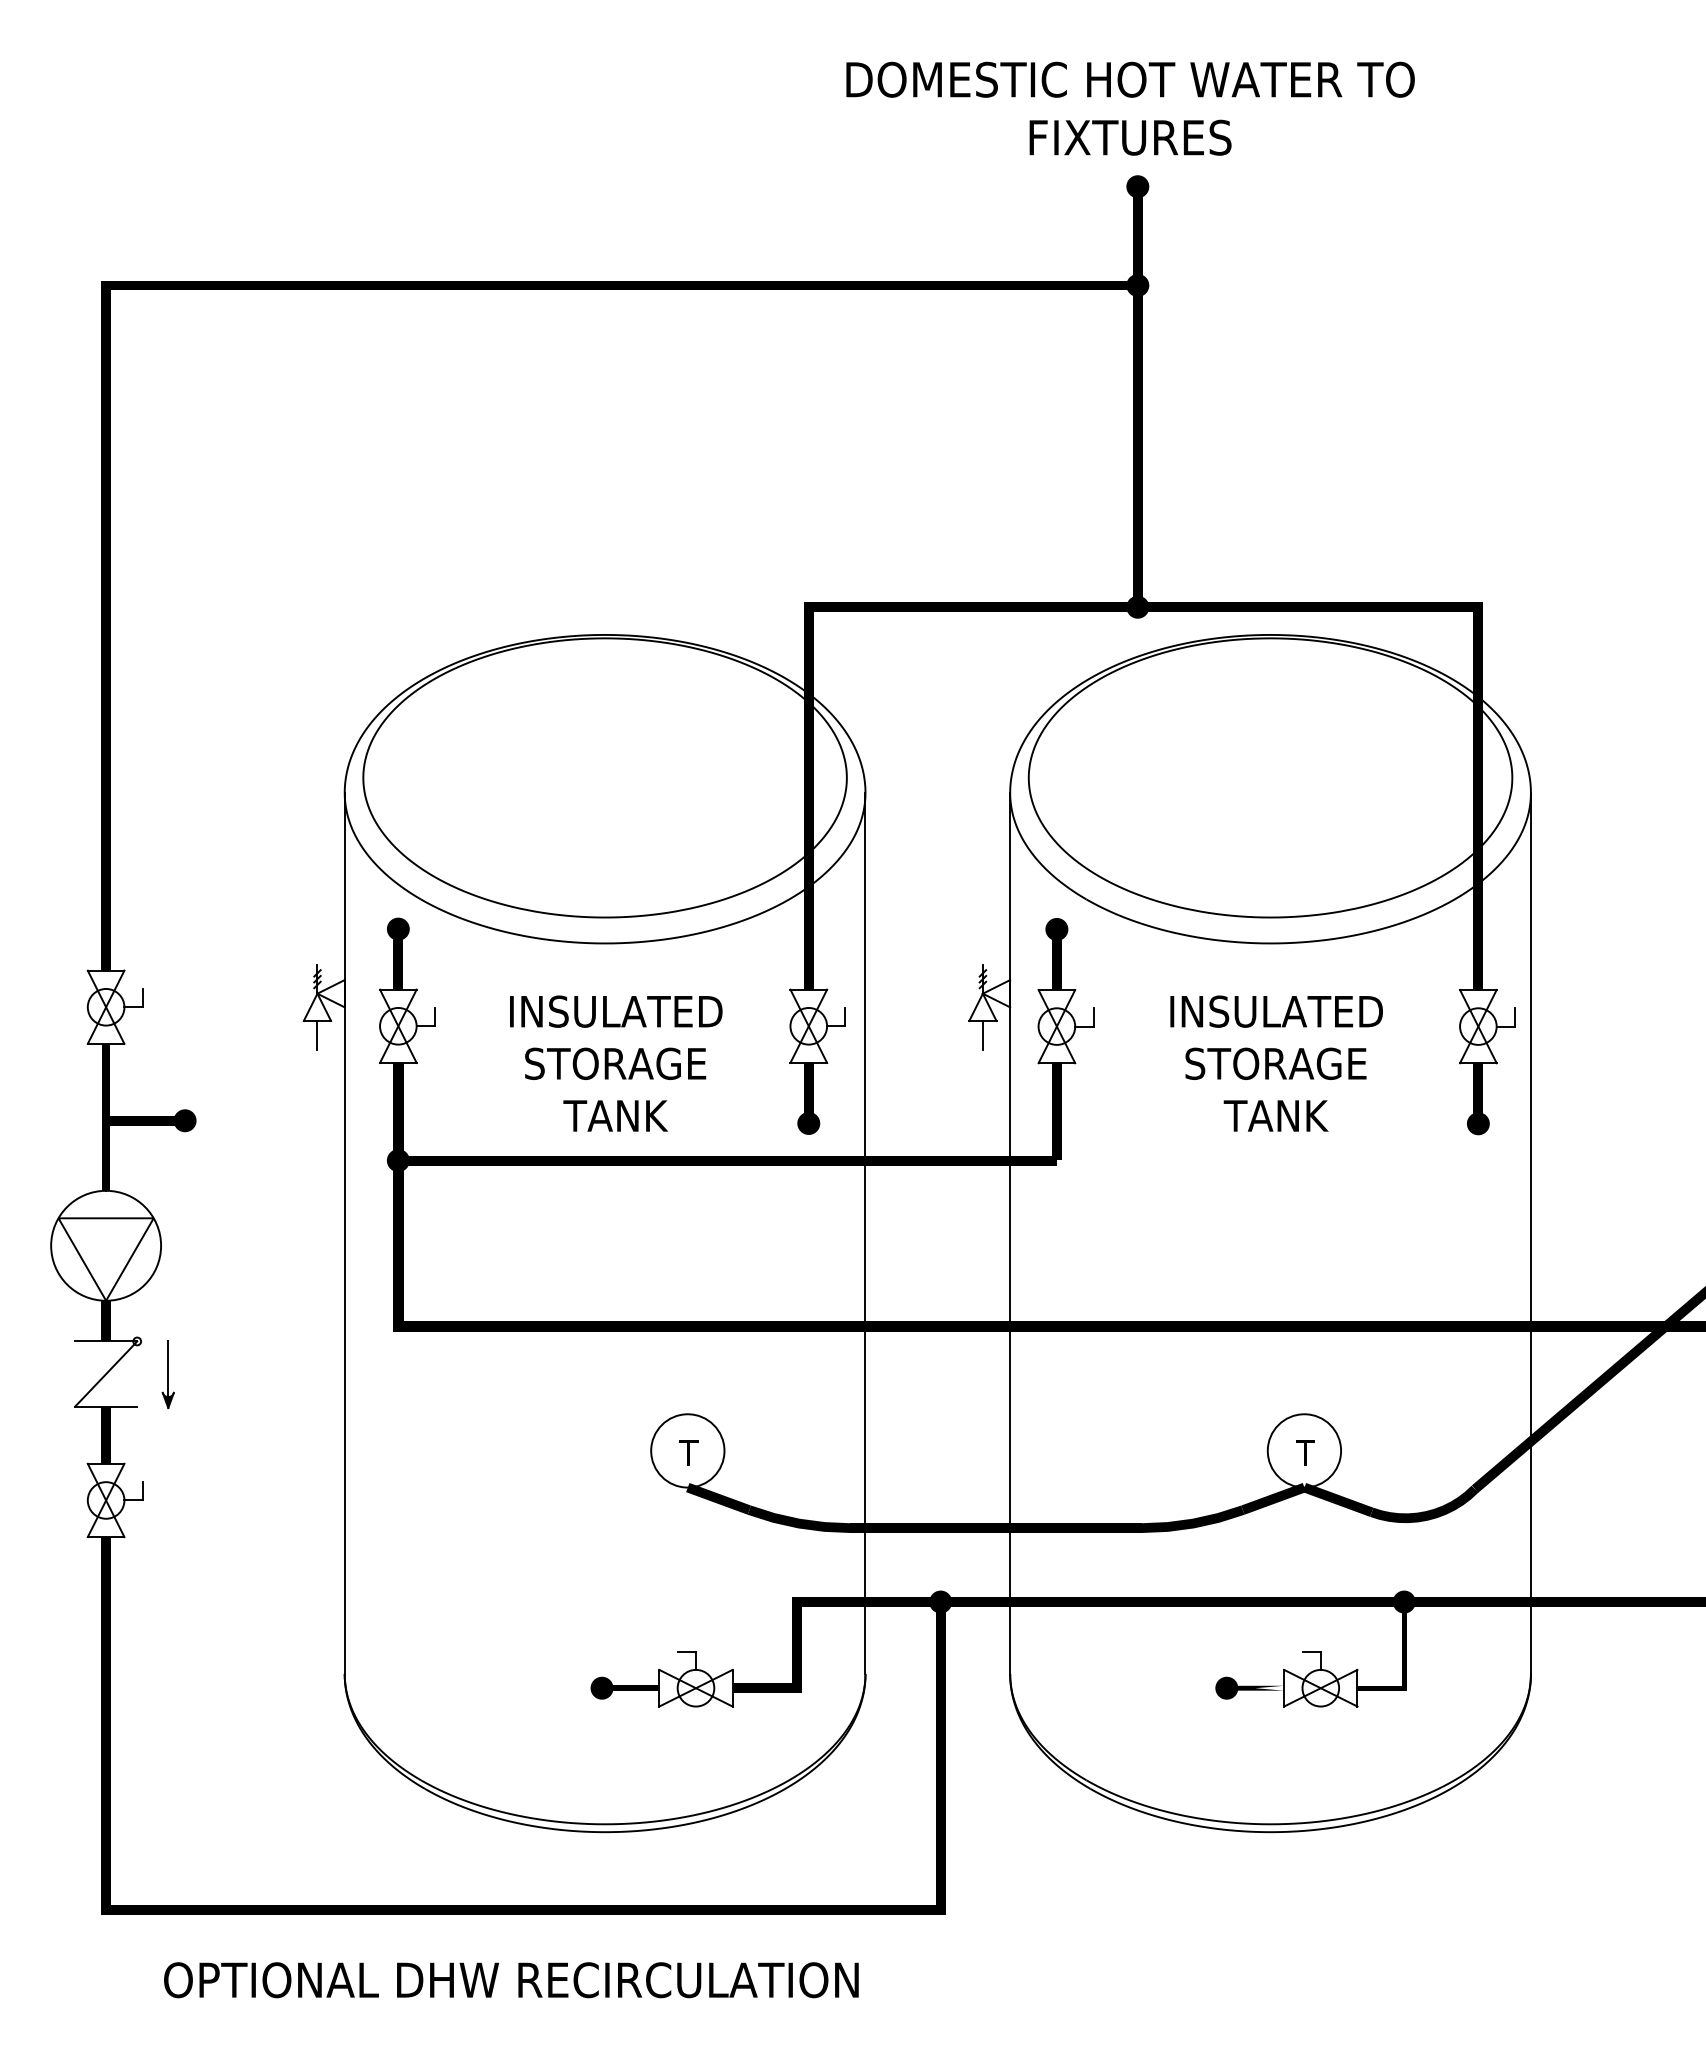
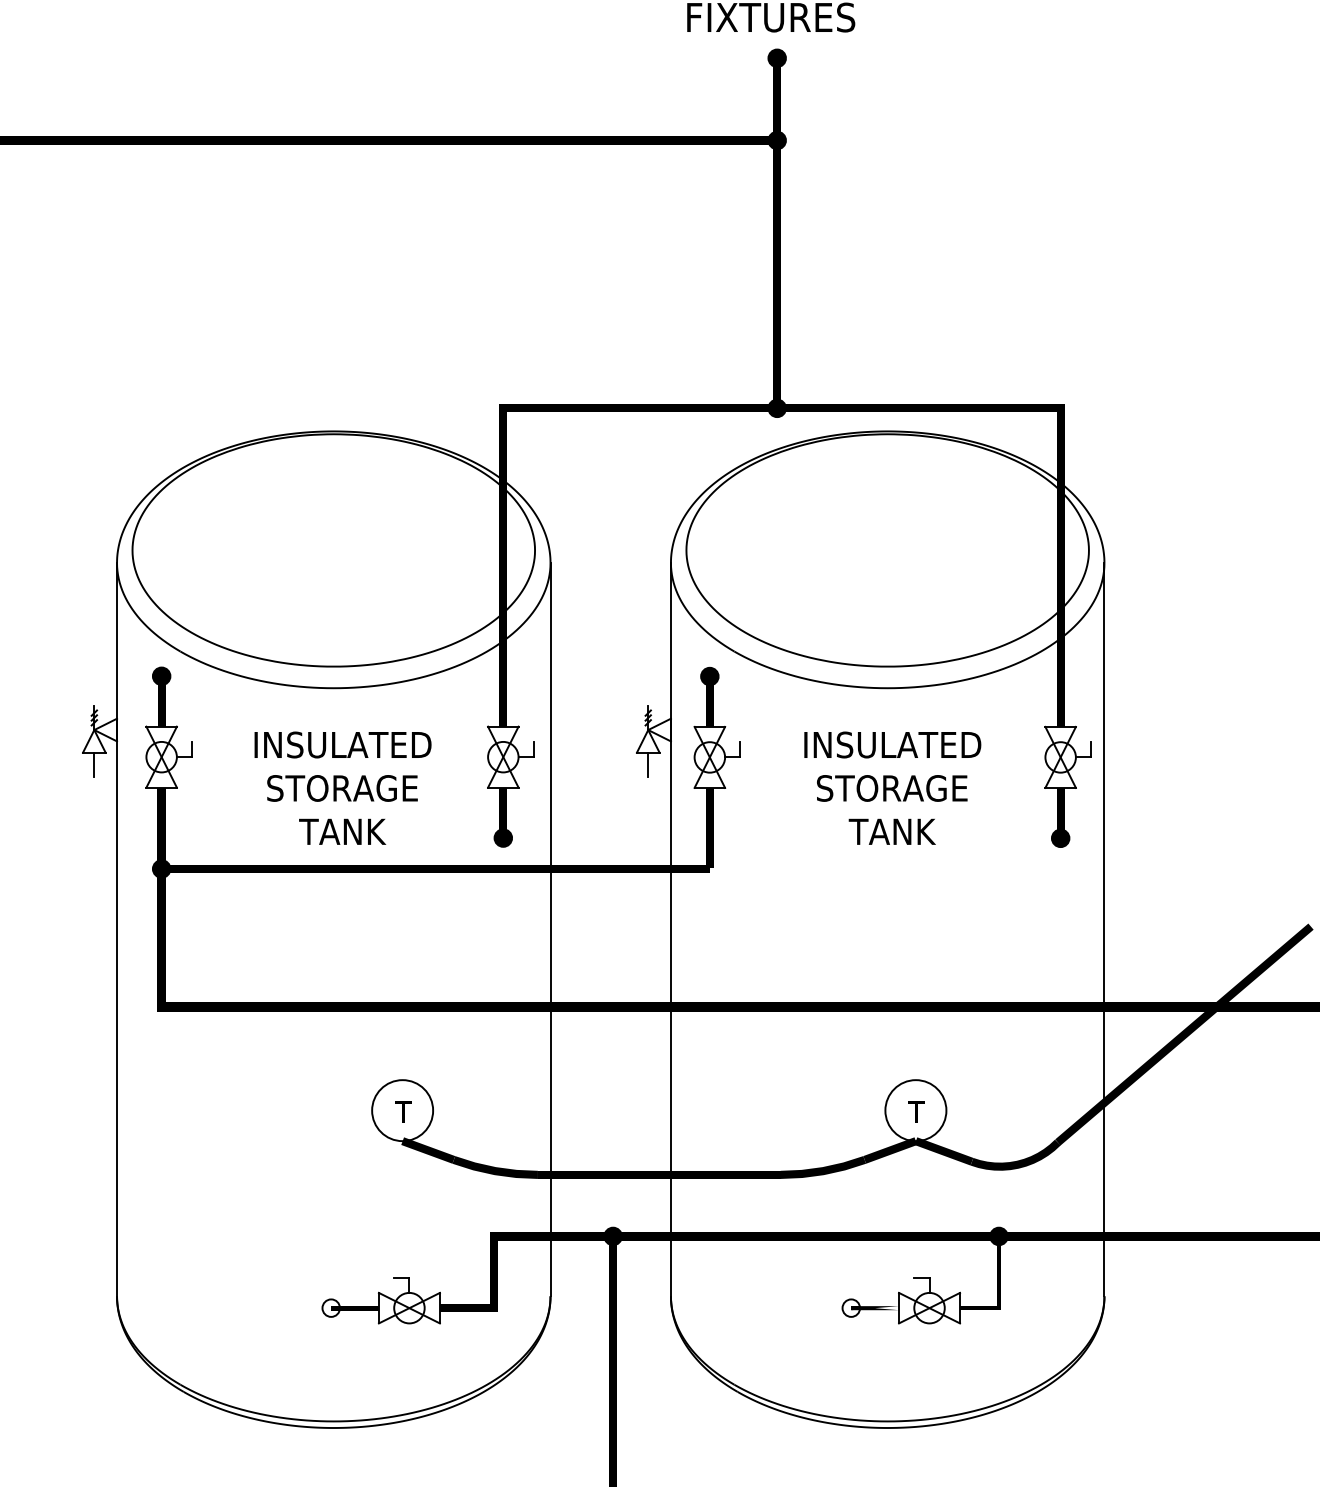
fill: (601, 1687) -> (330, 1307), removed
fill: (1226, 1687) -> (851, 1307), removed

